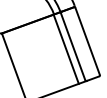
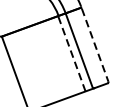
line: (87, 41) -> (95, 45), solid -> dashed
line: (66, 49) -> (72, 54), solid -> dashed

